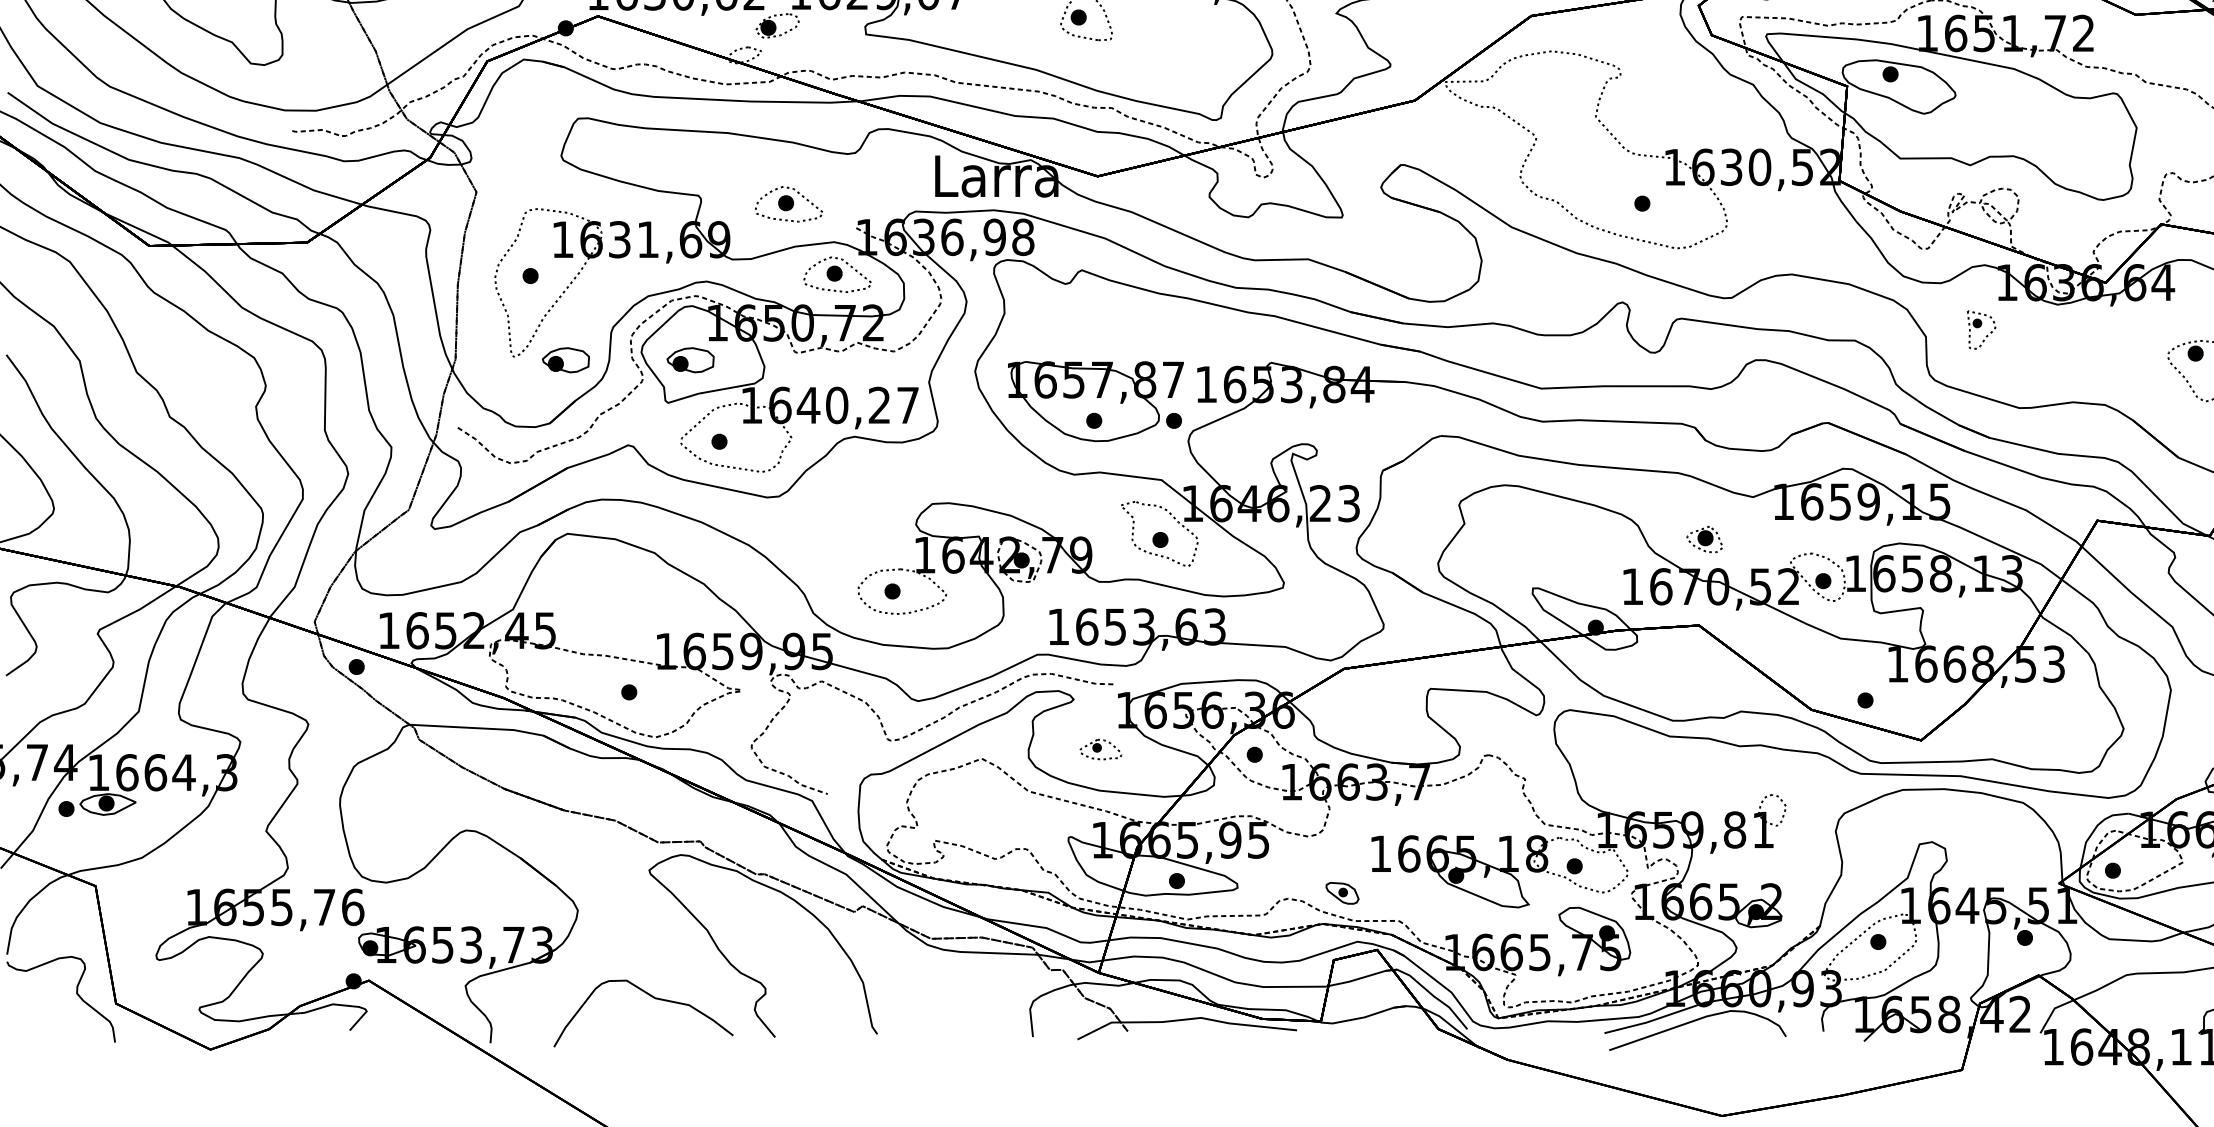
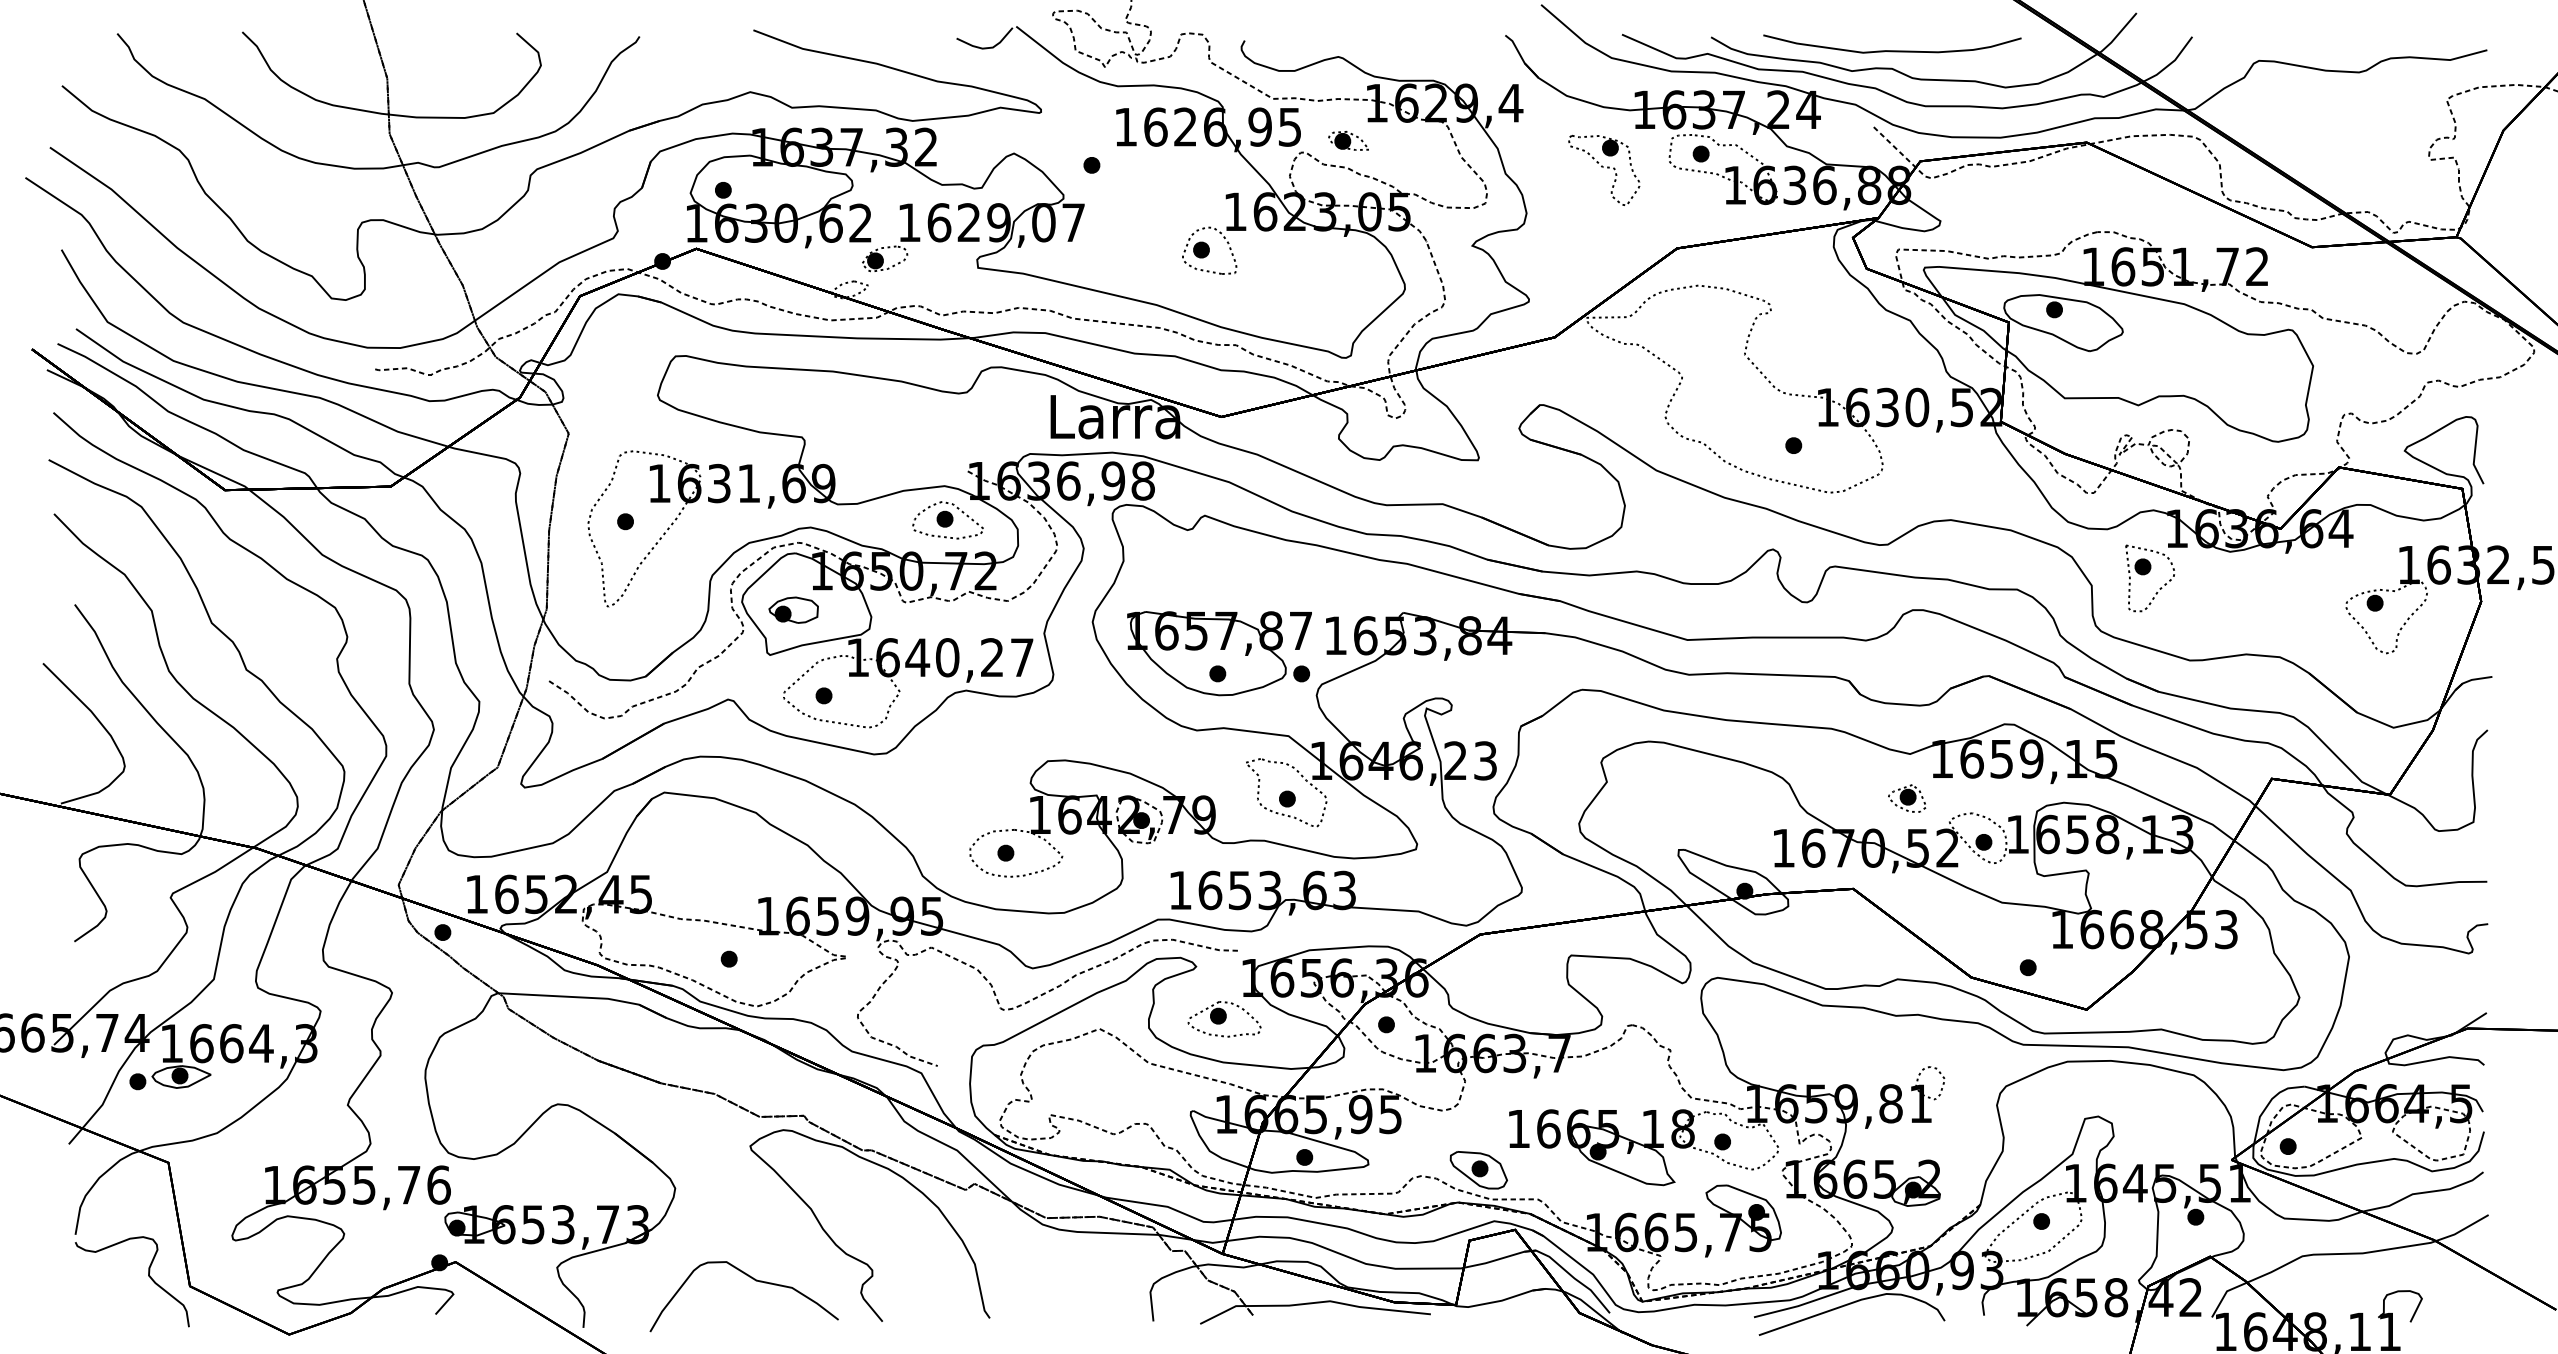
part: (788, 204) -> (896, 446), removed
part: (1980, 330) -> (2149, 578), size x1.67
part: (565, 359) -> (662, 609), removed
part: (1704, 539) -> (1907, 798), moved
part: (1100, 749) -> (1224, 1019), size x1.67
part: (1342, 893) -> (1478, 1170), size x1.67

